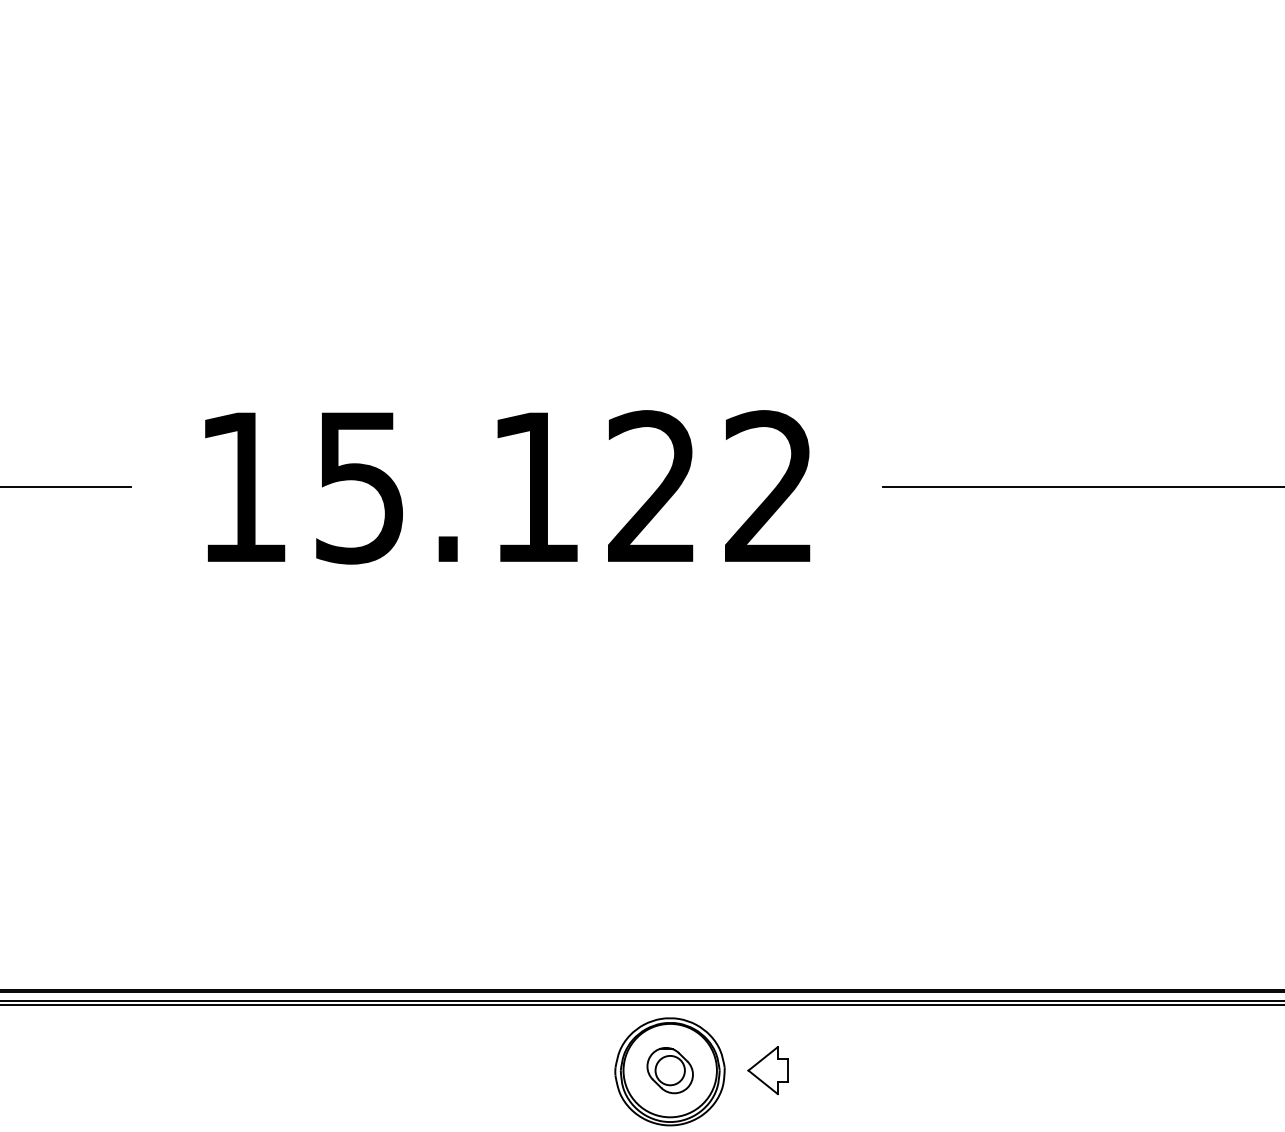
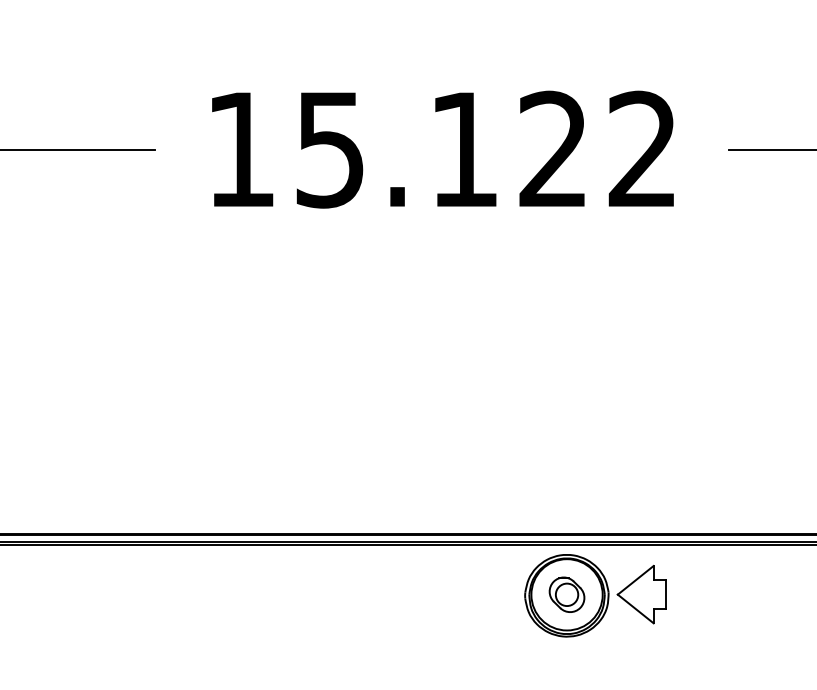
part: (767, 1070) -> (641, 594), size x1.6

